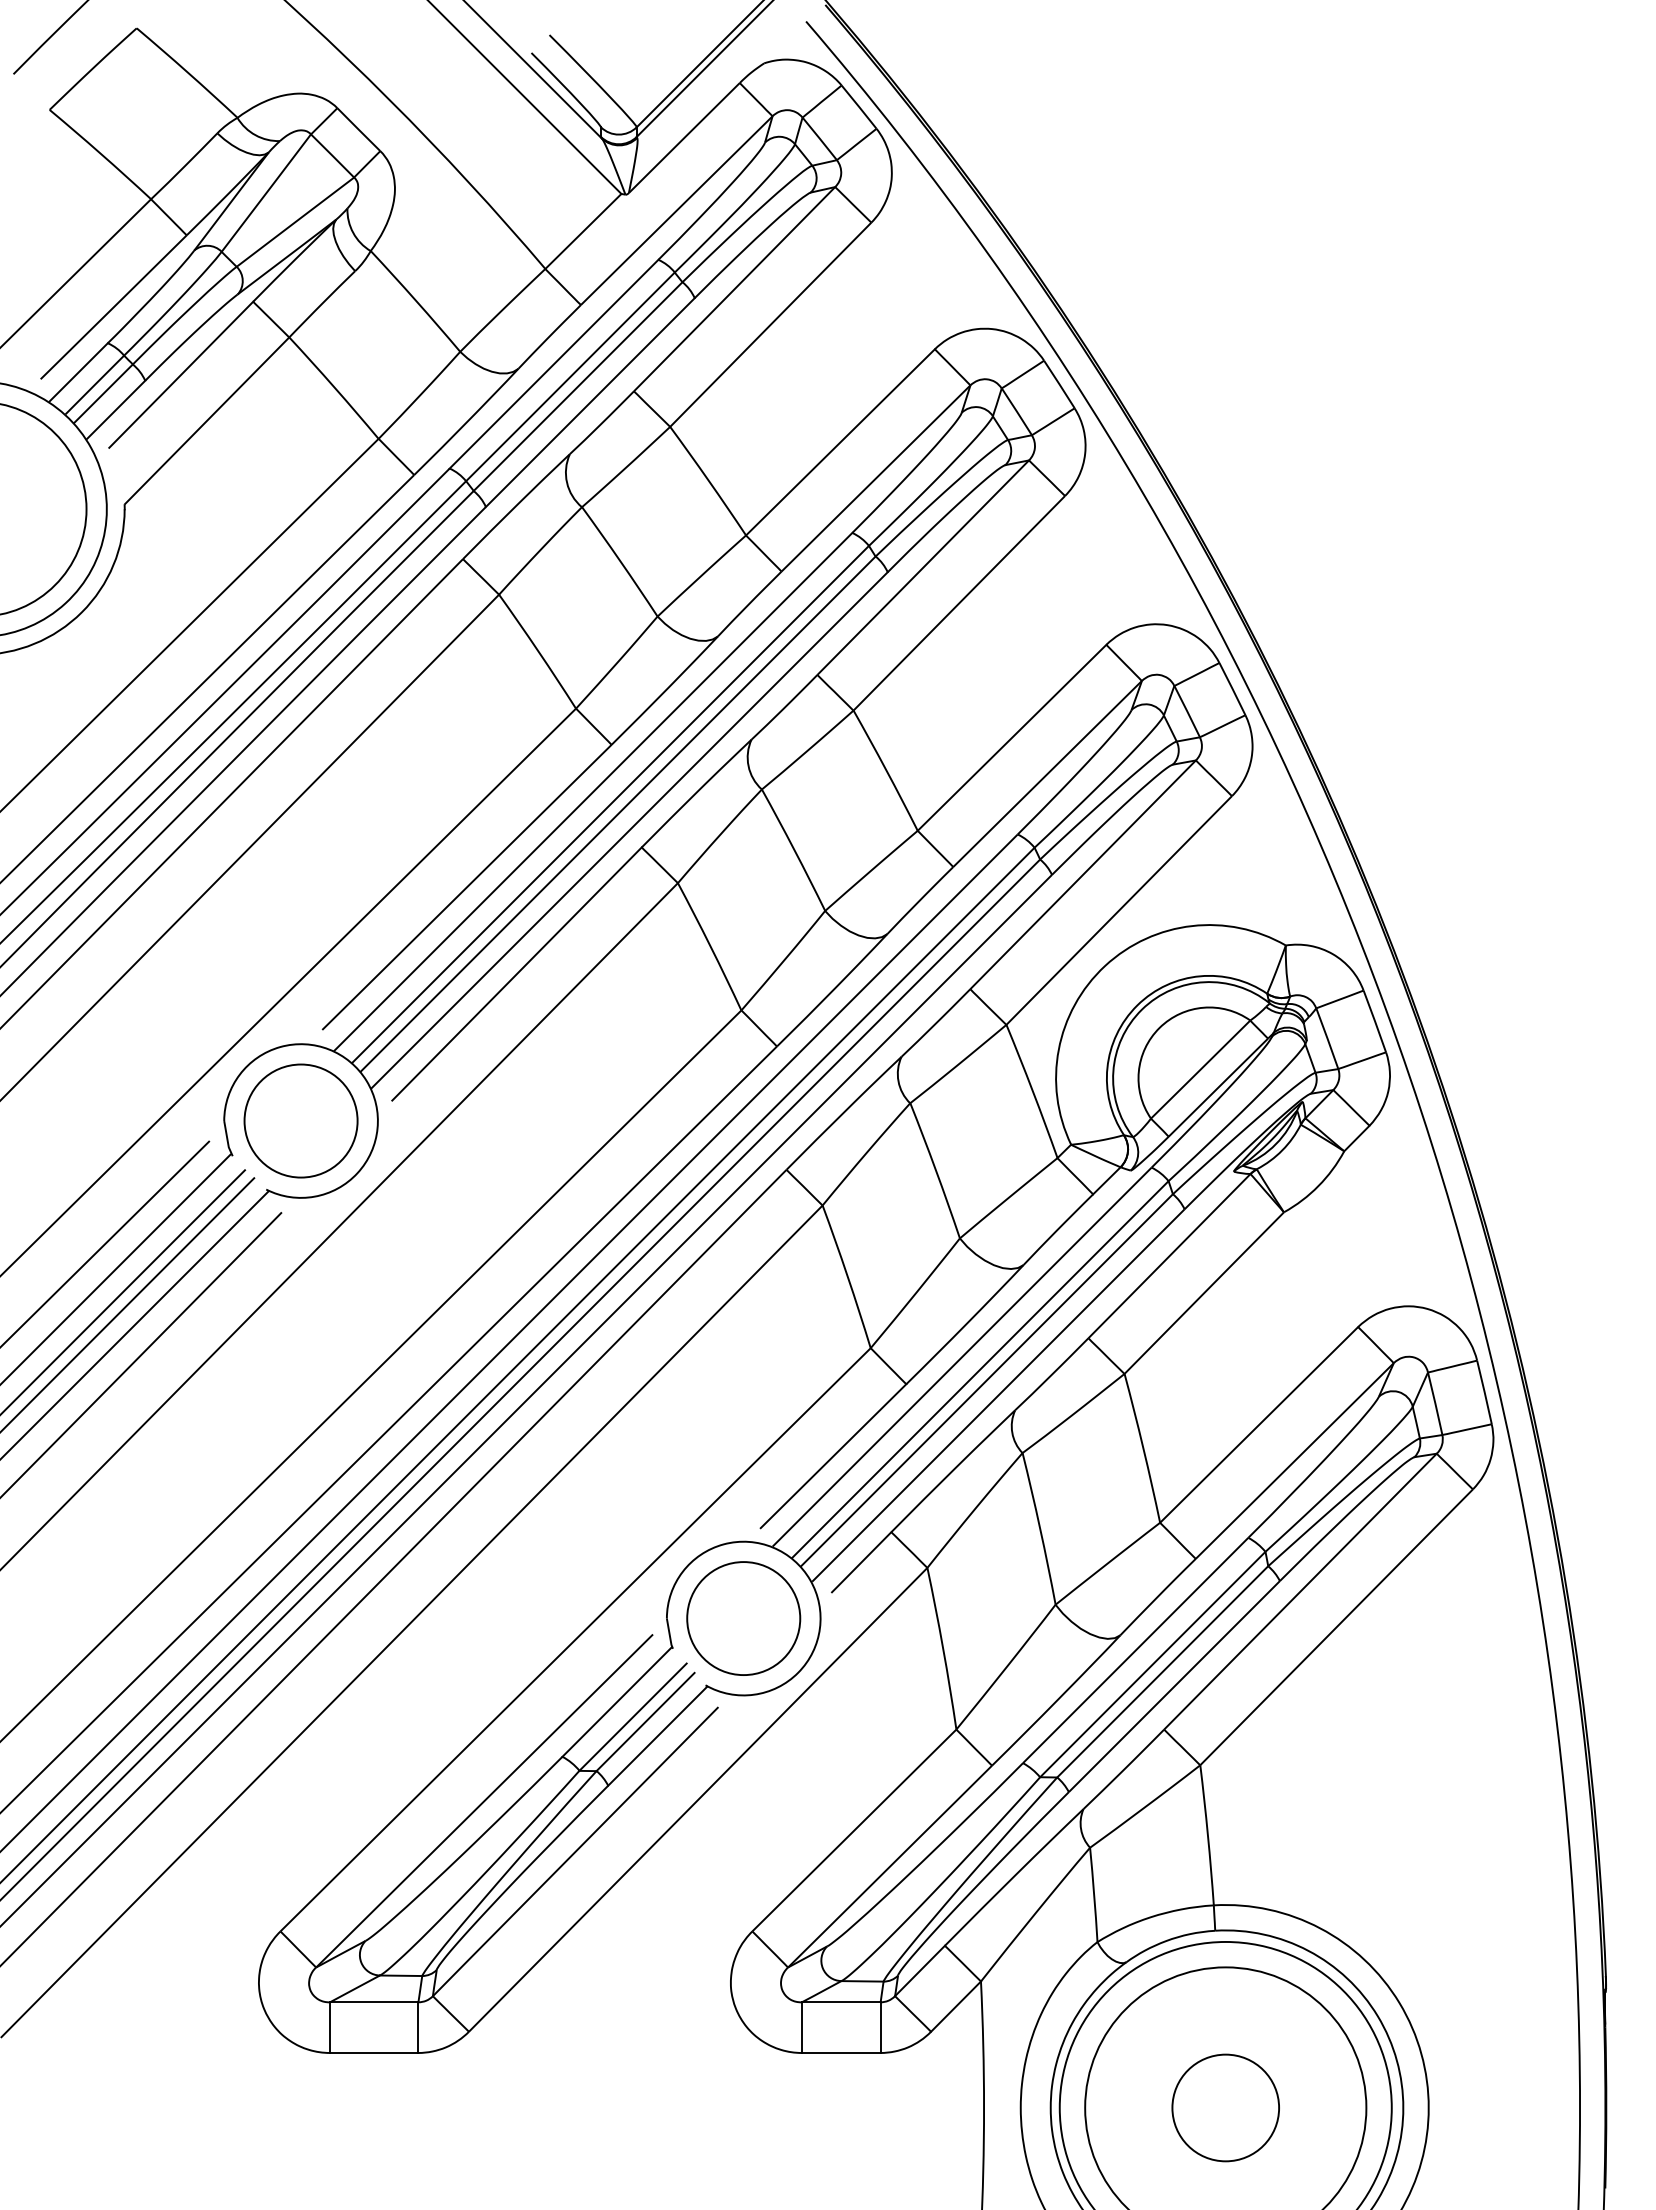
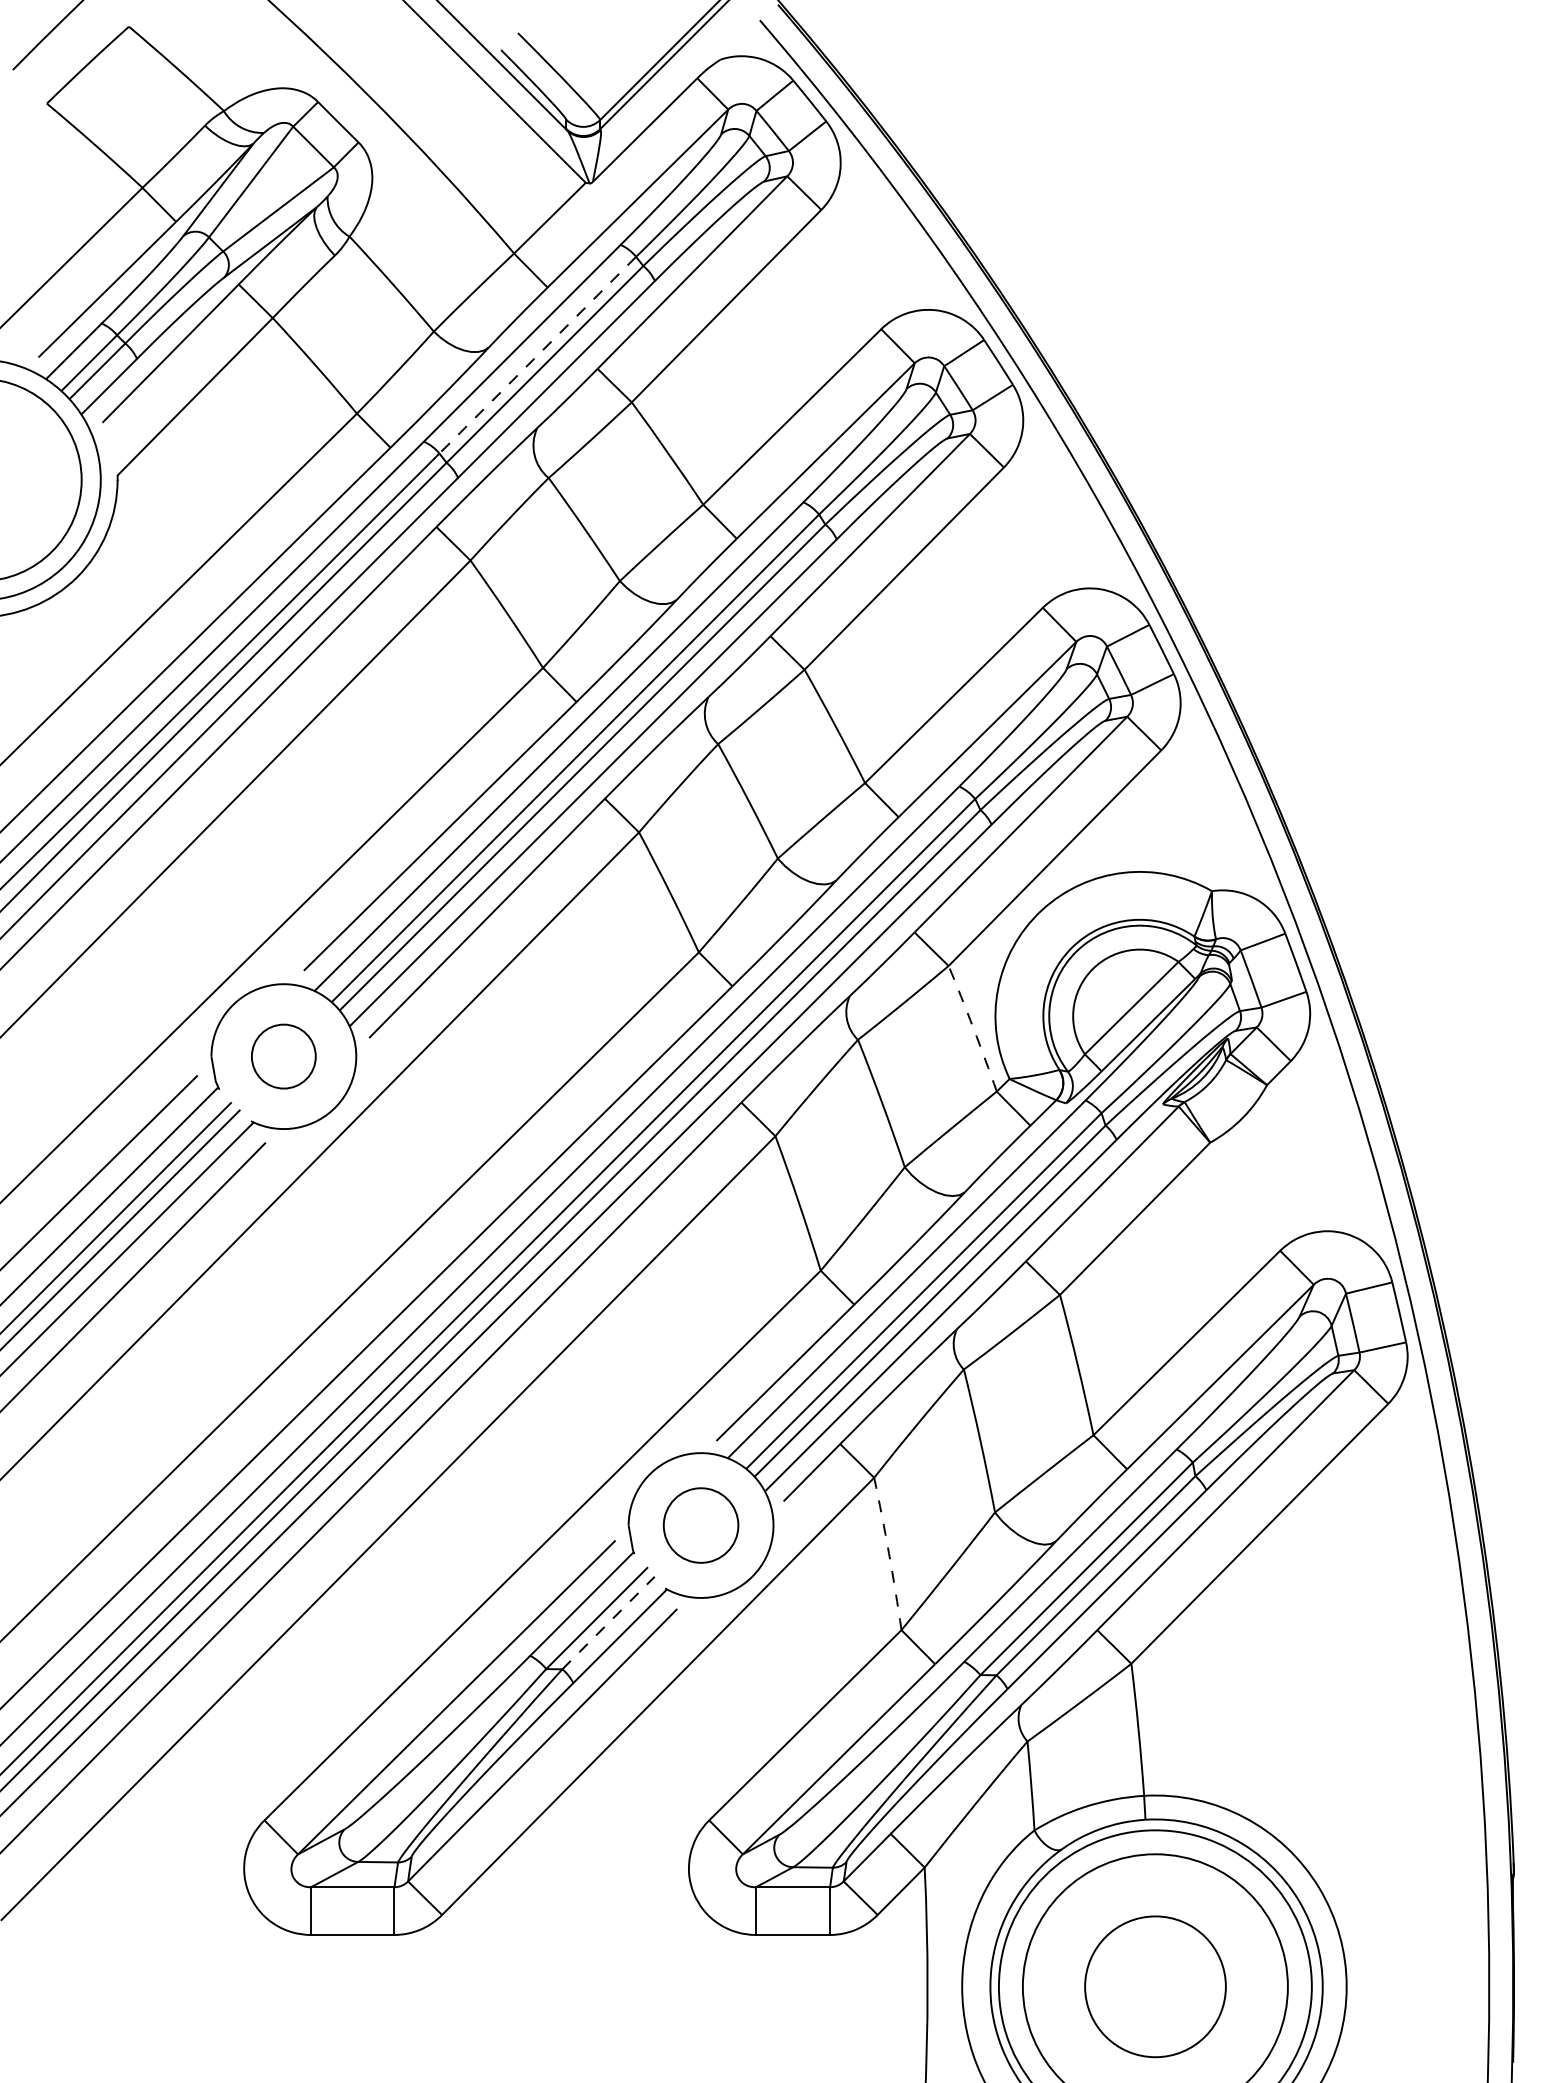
line: (570, 376) -> (537, 354), solid -> dashed
arc: (1032, 1091) -> (973, 1028), solid -> dashed
circle: (300, 1120) -> (283, 1056), size x0.6
circle: (743, 1618) -> (700, 1525), size x0.7
arc: (943, 1648) -> (889, 1553), solid -> dashed
line: (645, 1721) -> (608, 1622), solid -> dashed
circle: (1225, 2107) -> (1155, 1986), size x1.4

